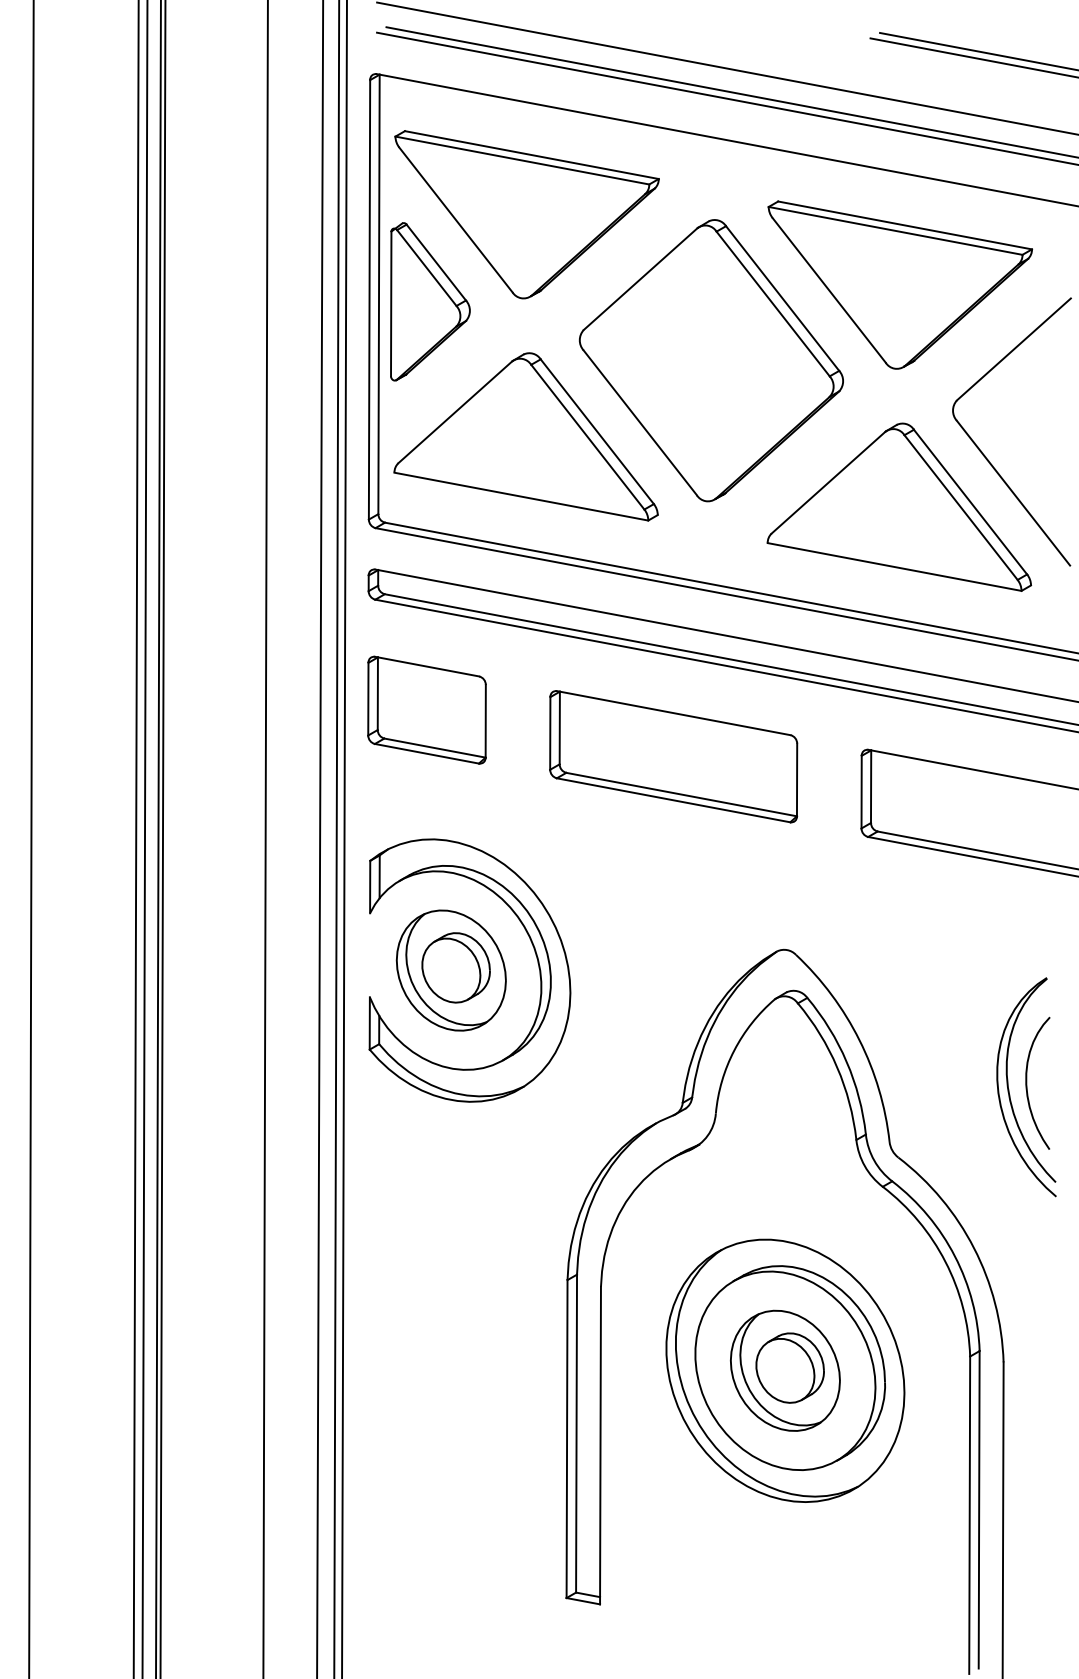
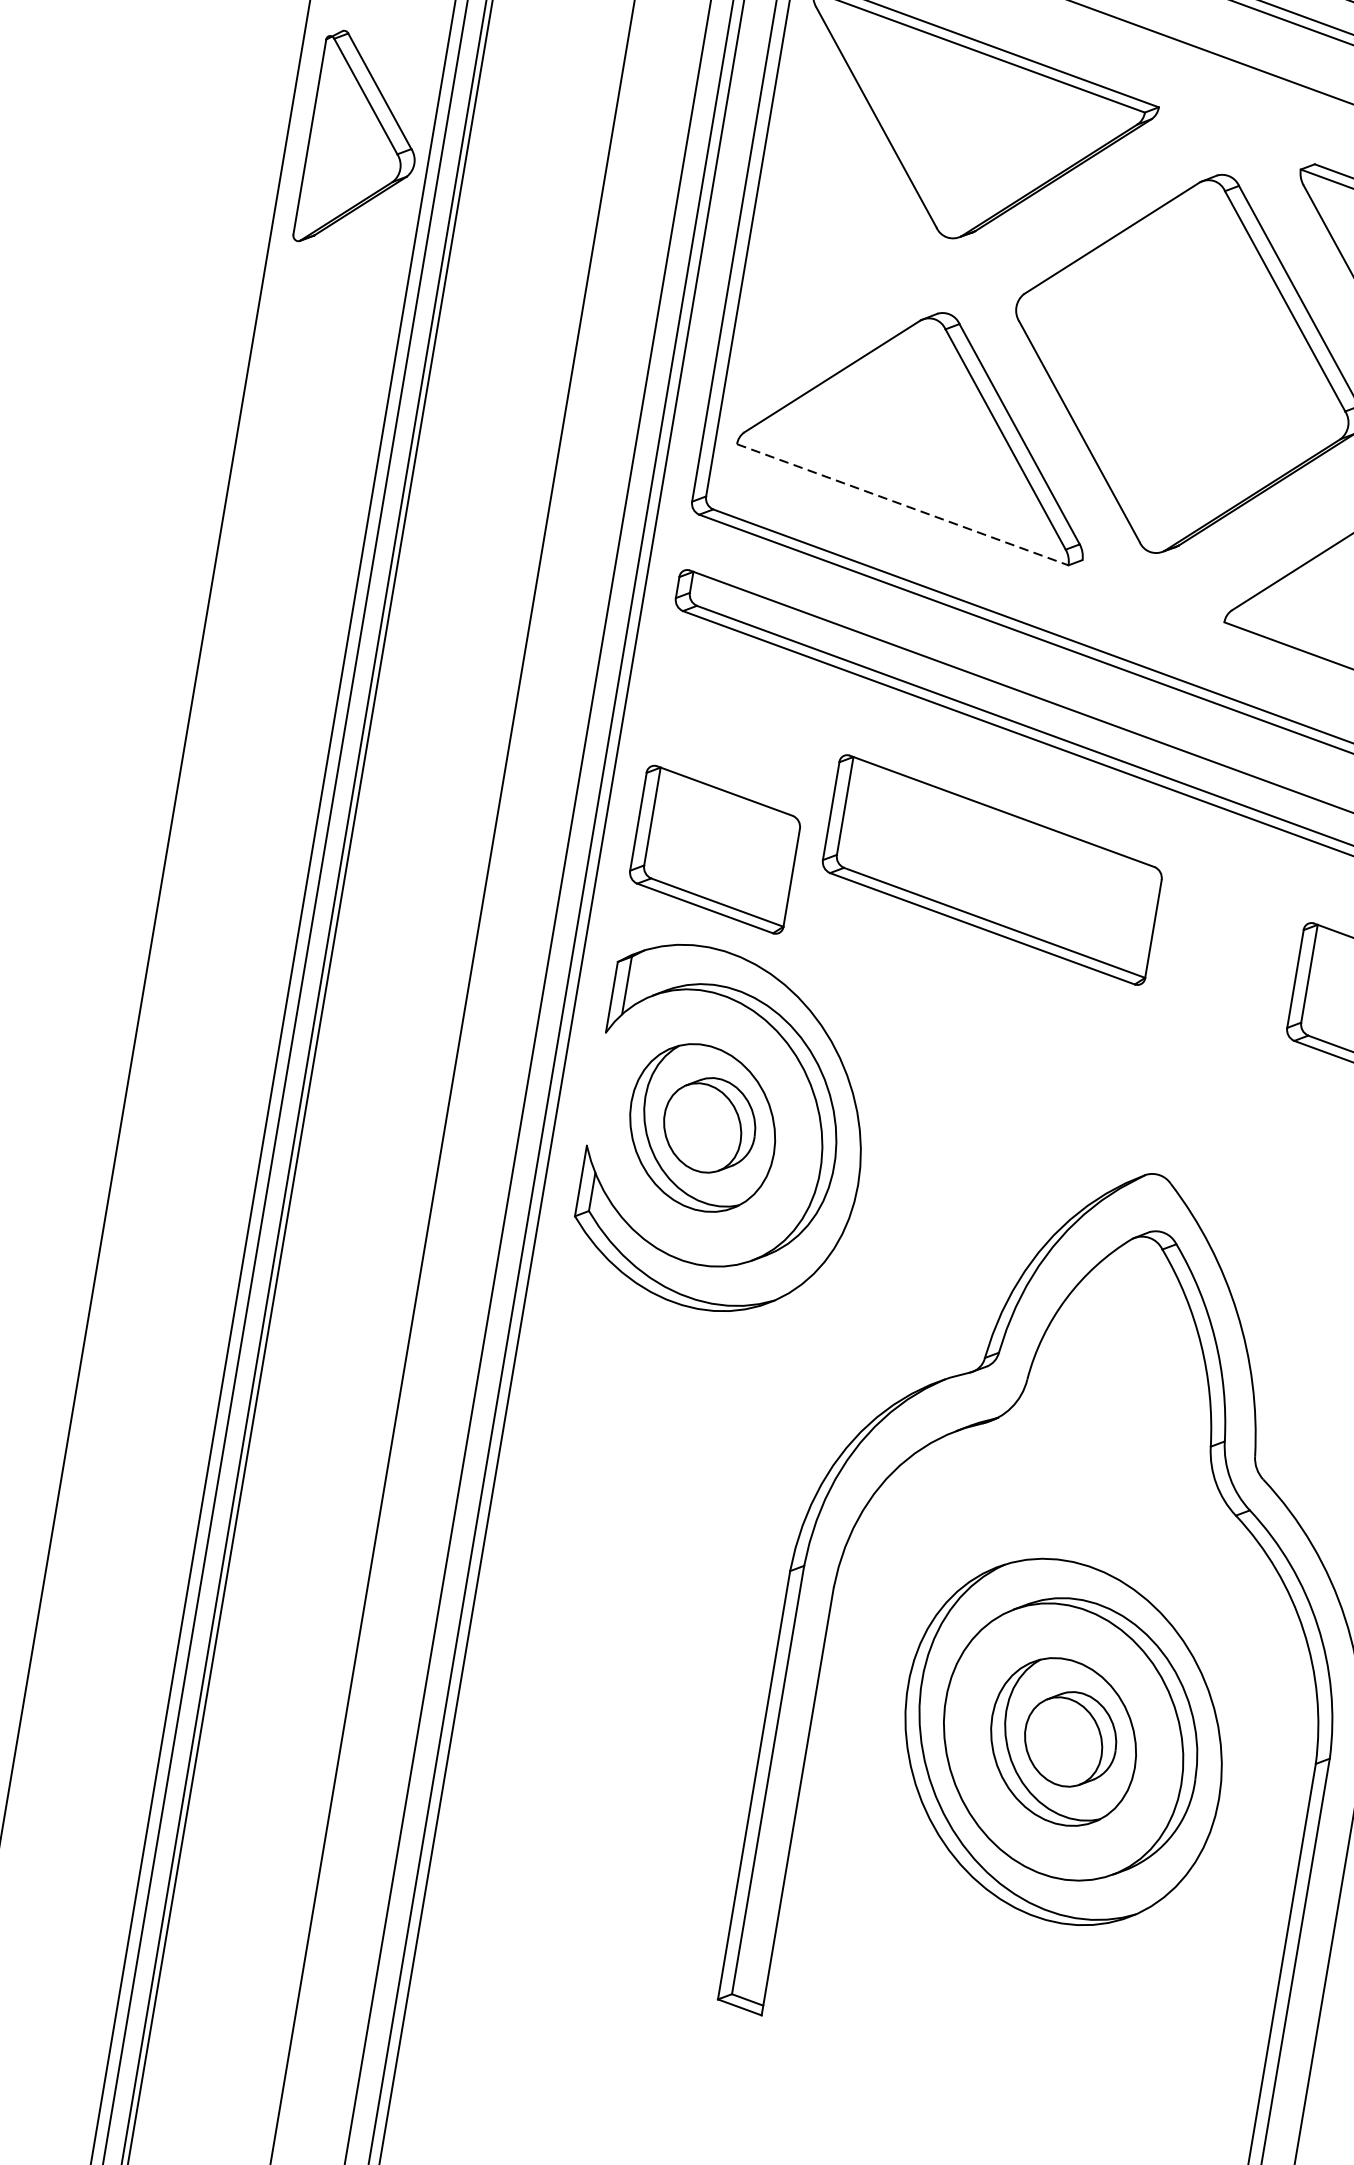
part: (430, 301) -> (363, 142), moved
line: (521, 496) -> (903, 504), solid -> dashed
part: (426, 709) -> (714, 848), moved
part: (673, 756) -> (992, 869), moved

